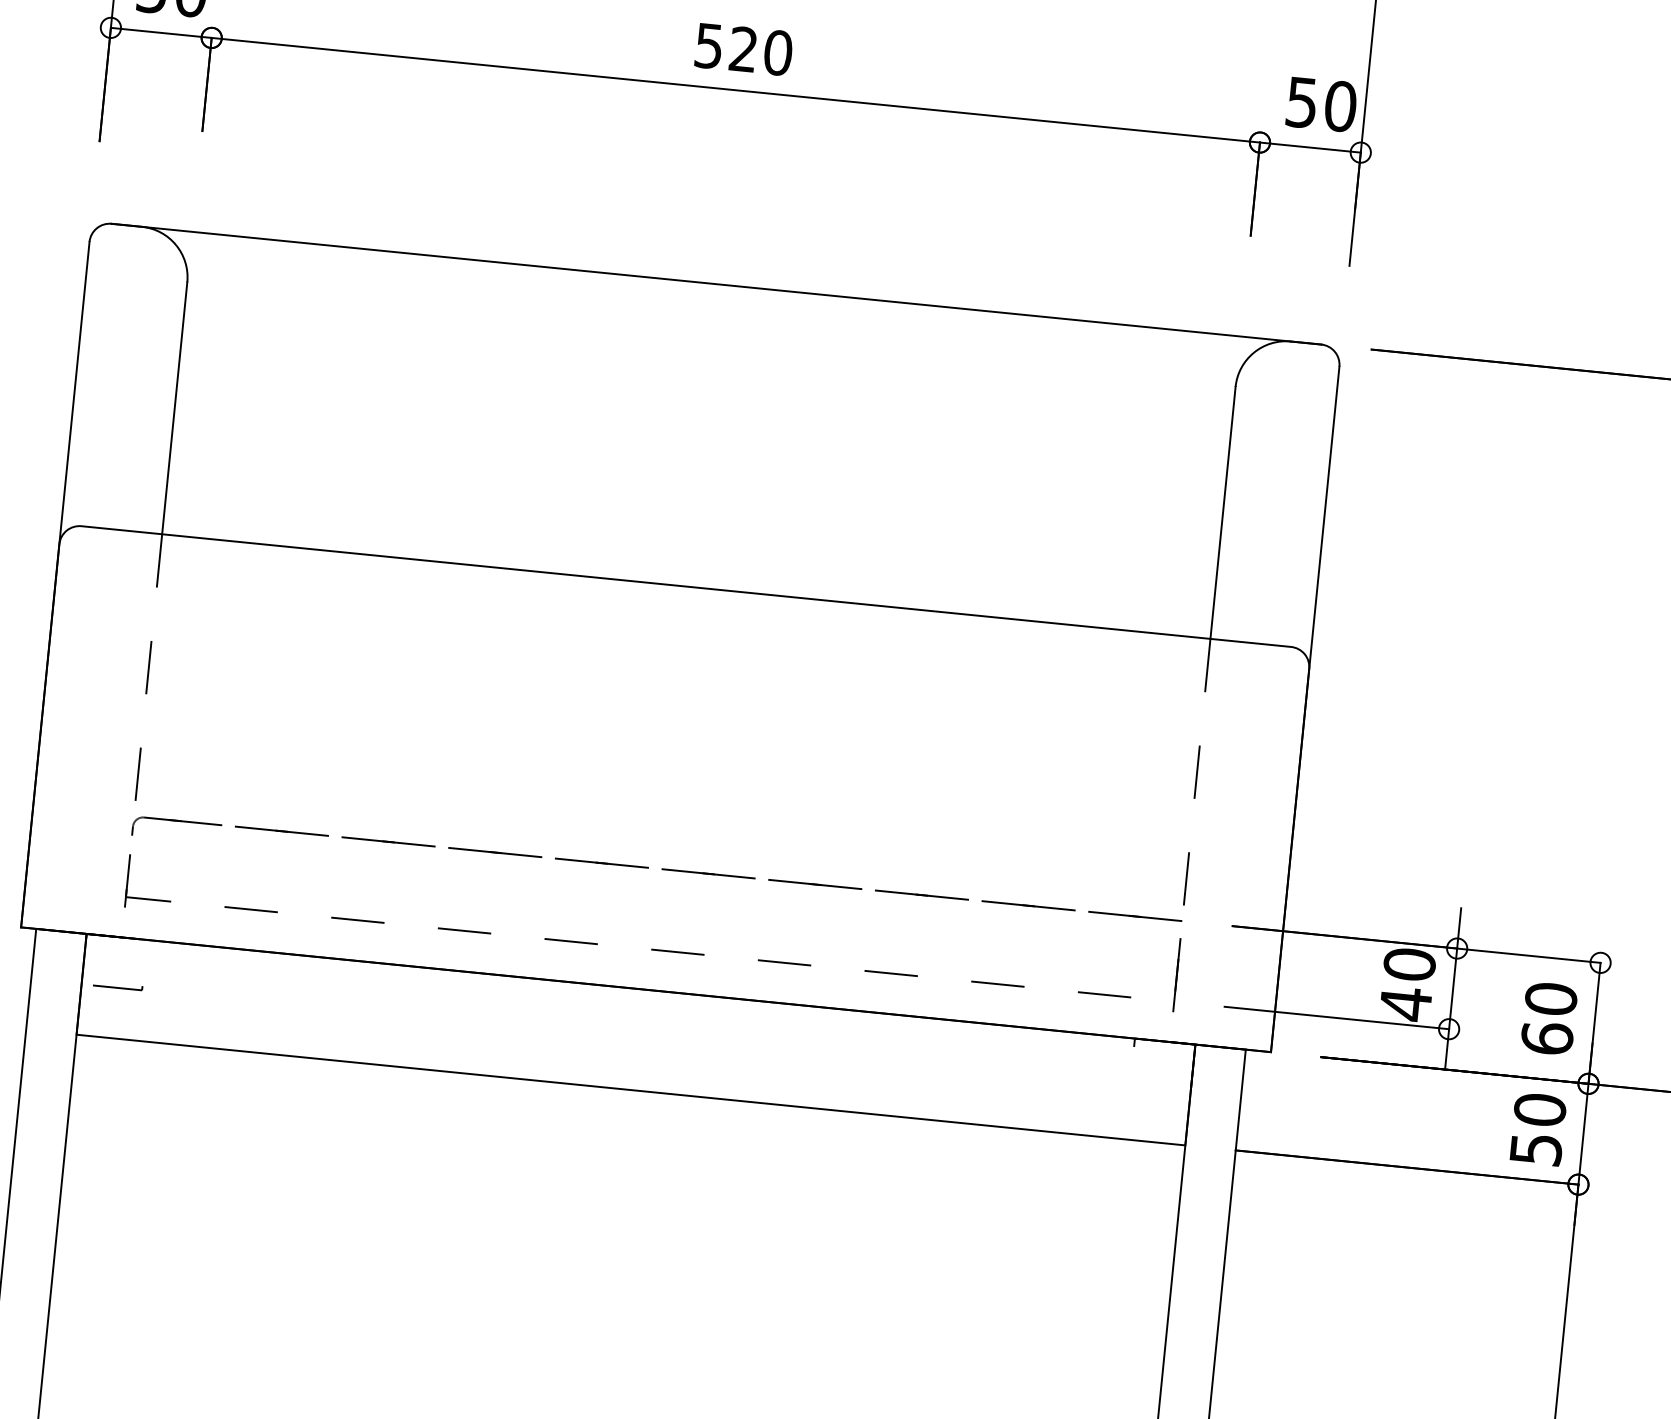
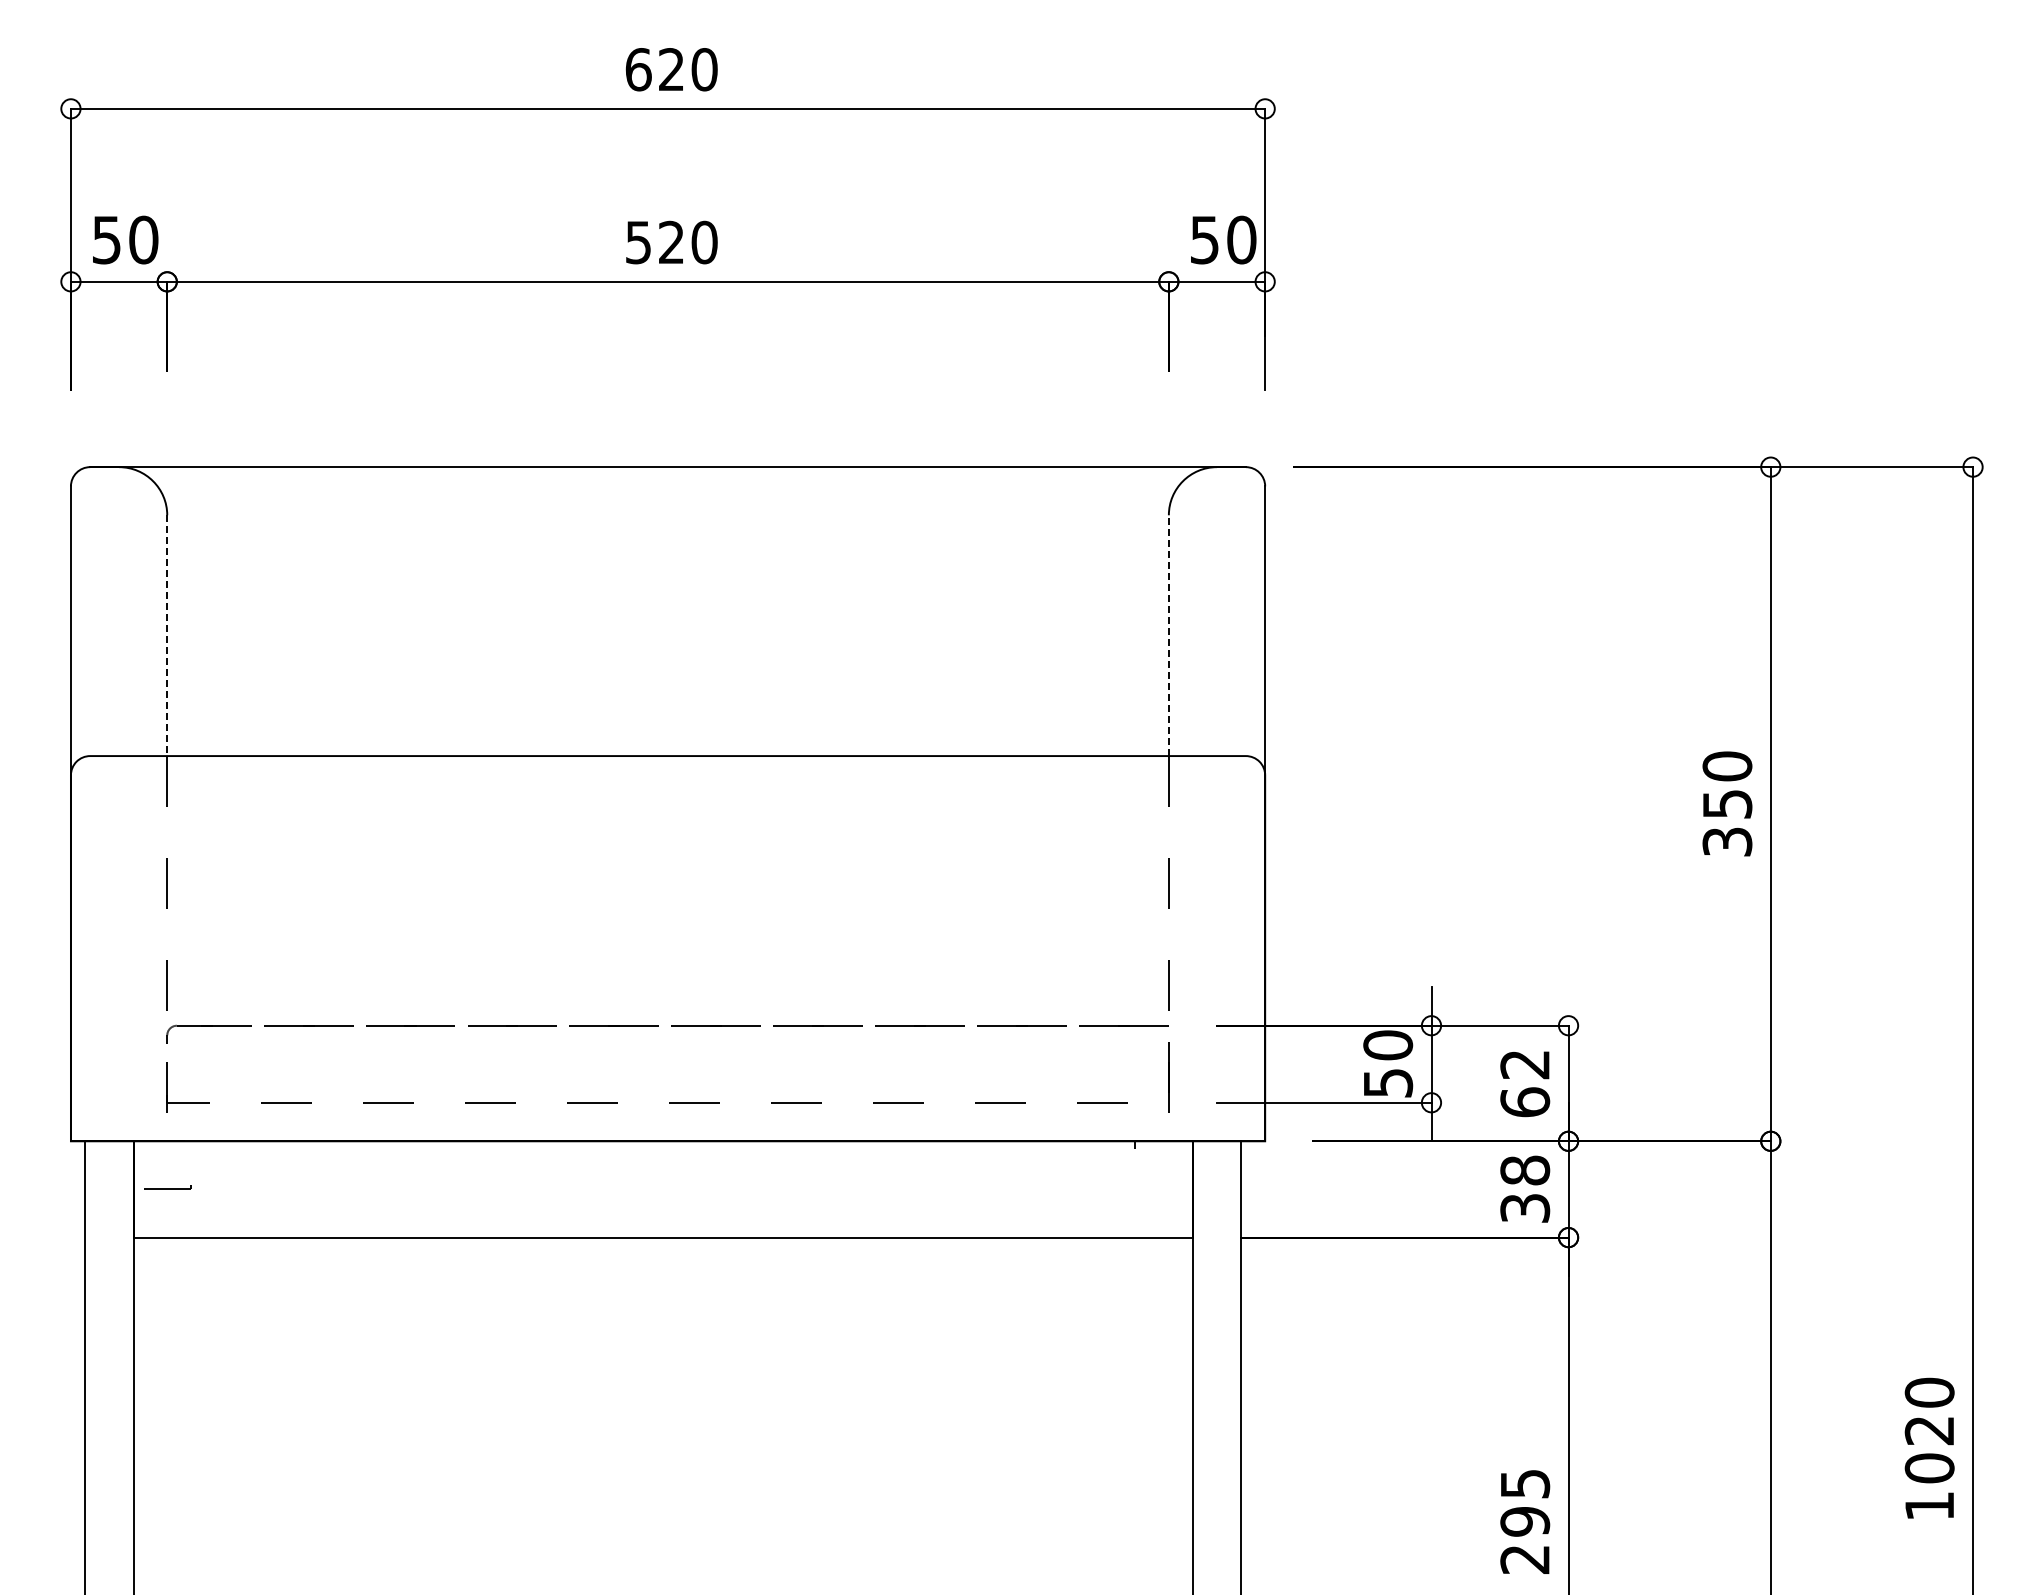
line: (174, 409) -> (167, 636), solid -> dashed
line: (1222, 512) -> (1168, 635), solid -> dashed
text: (1551, 998) -> (1525, 1064), 60 -> 62
text: (1406, 1004) -> (1388, 1083), 40 -> 50
text: (1537, 1128) -> (1524, 1188), 50 -> 38

